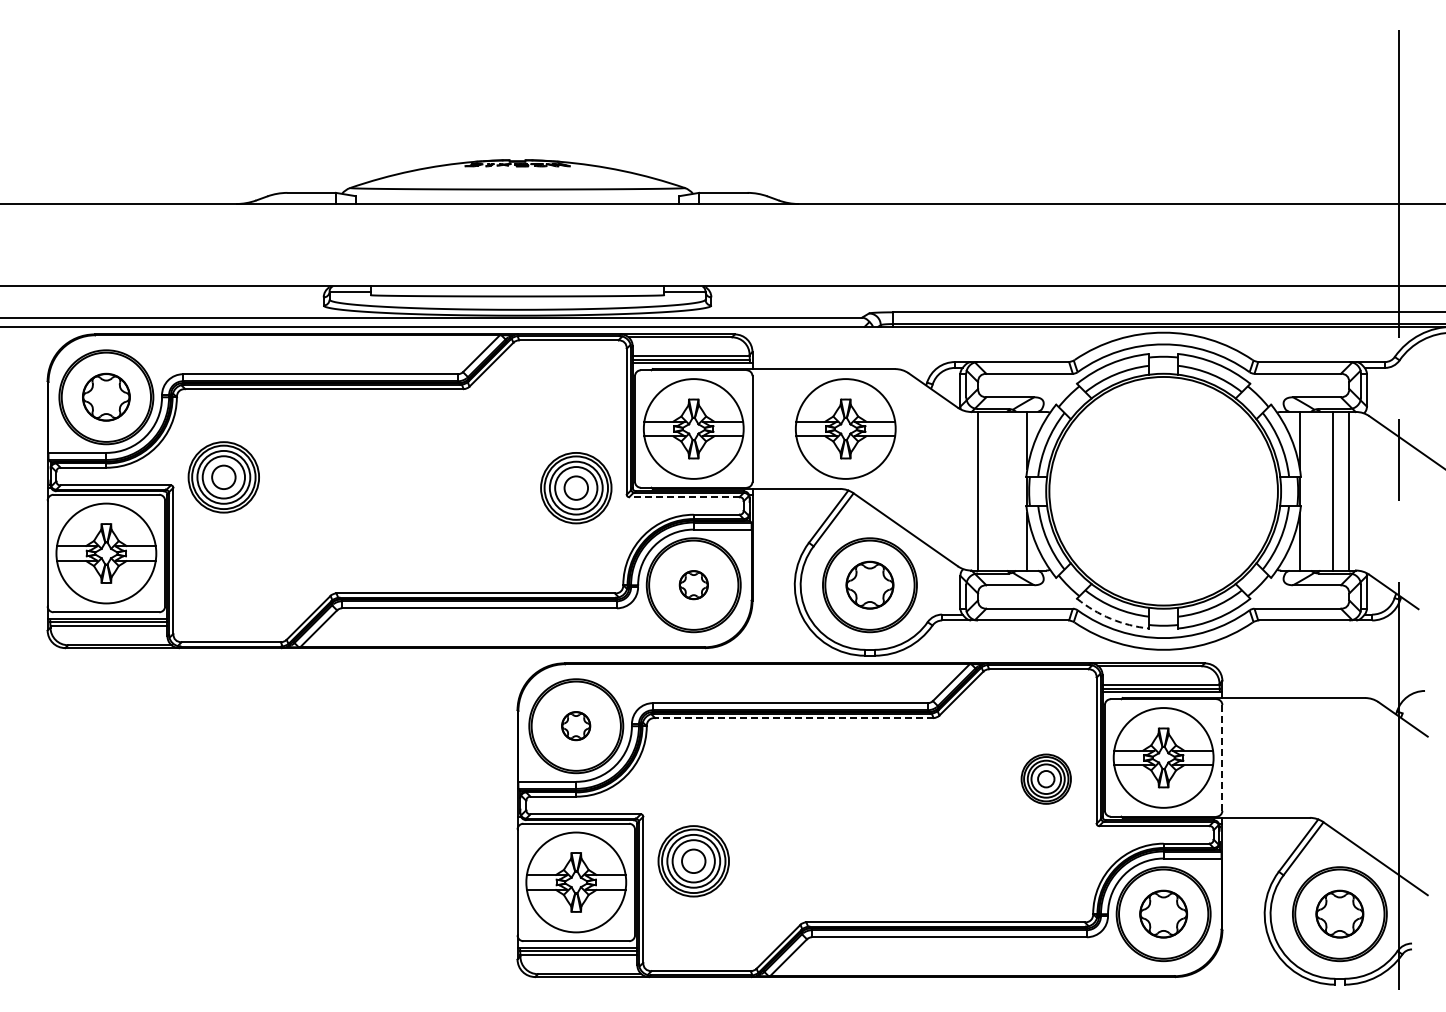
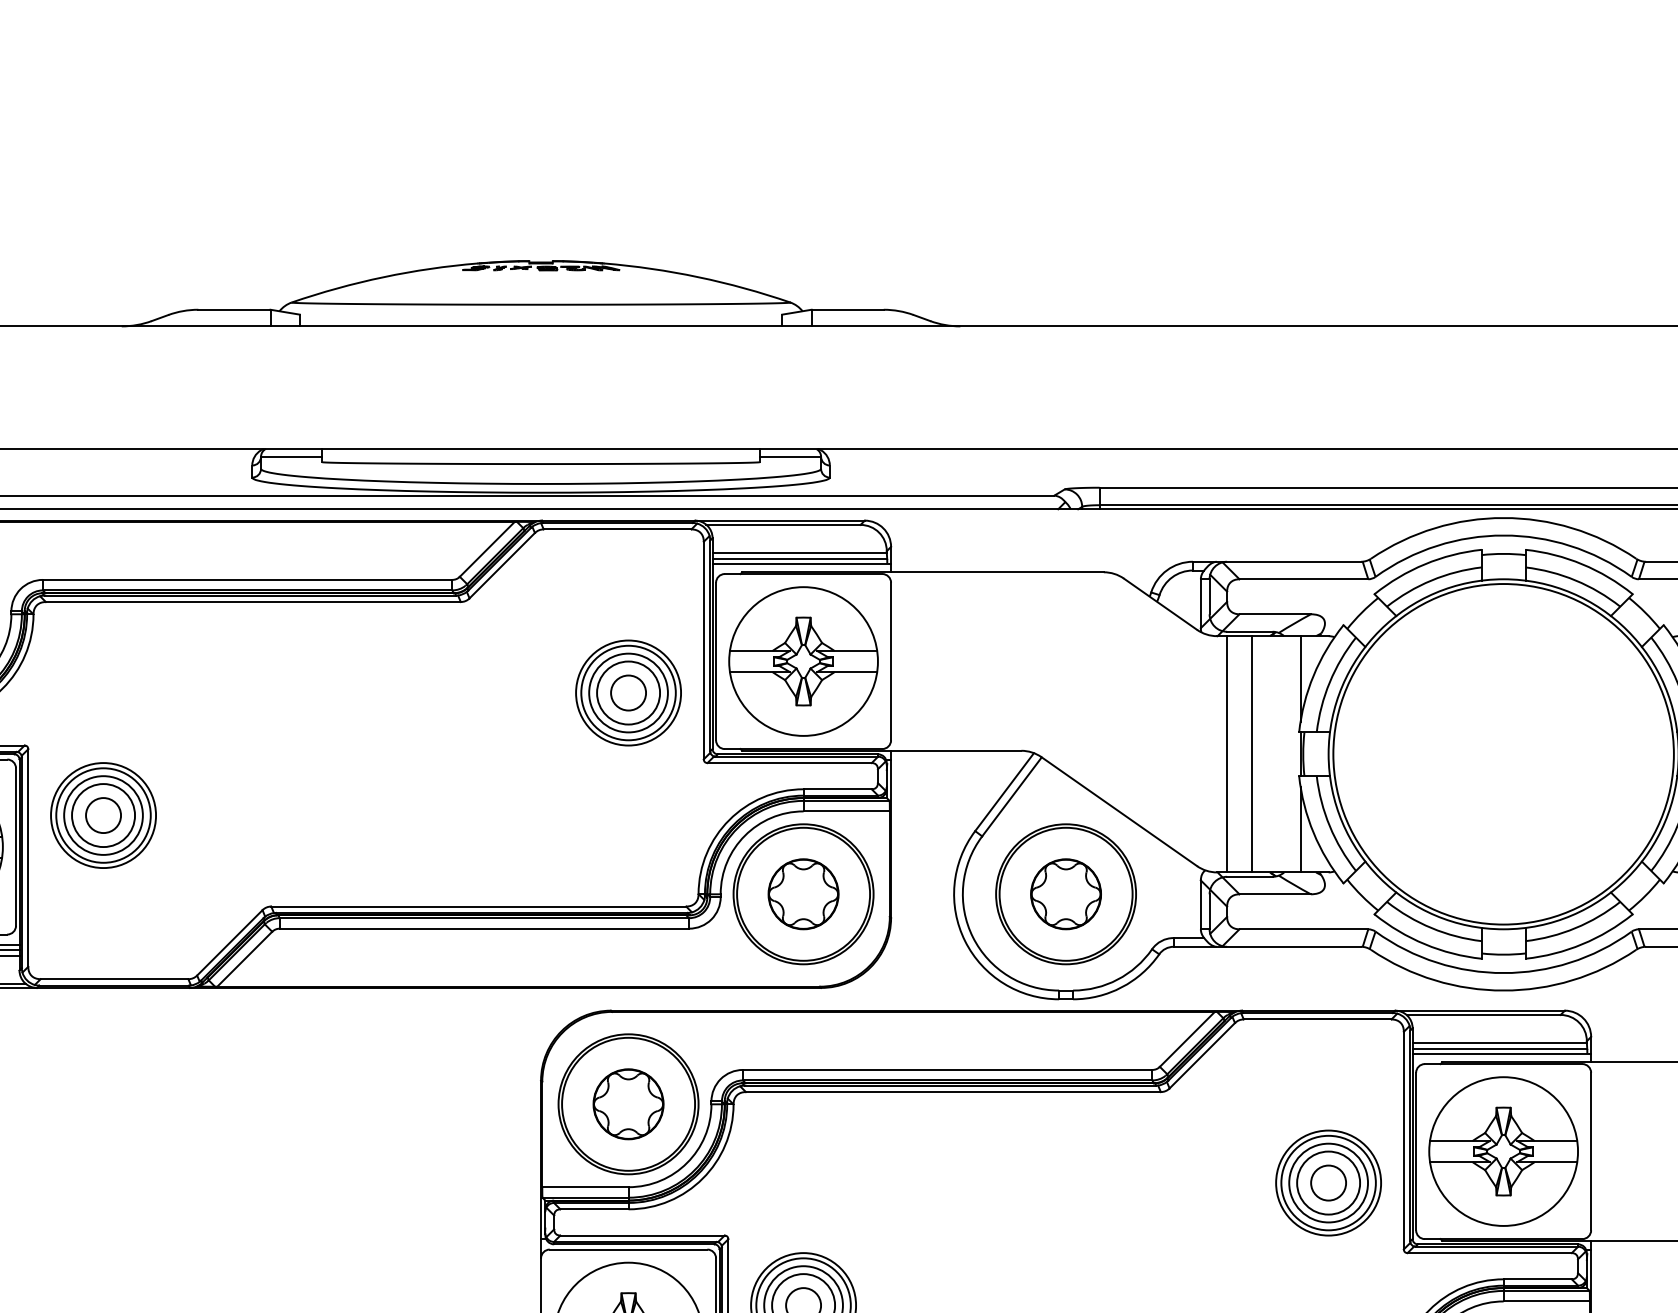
part: (845, 428) -> (1029, 660), removed
part: (223, 477) -> (102, 815), moved
part: (576, 488) -> (628, 693), moved
line: (994, 490) -> (1251, 753), added
line: (683, 497) -> (788, 763), dashed -> solid
part: (693, 584) -> (803, 893), size x1.67
arc: (1110, 618) -> (1424, 943), dashed -> solid
line: (793, 718) -> (952, 1092), dashed -> solid
part: (575, 725) -> (627, 1103), size x1.67
line: (1222, 757) -> (1591, 1150), dashed -> solid
part: (1046, 779) -> (1329, 1183), size x1.43

